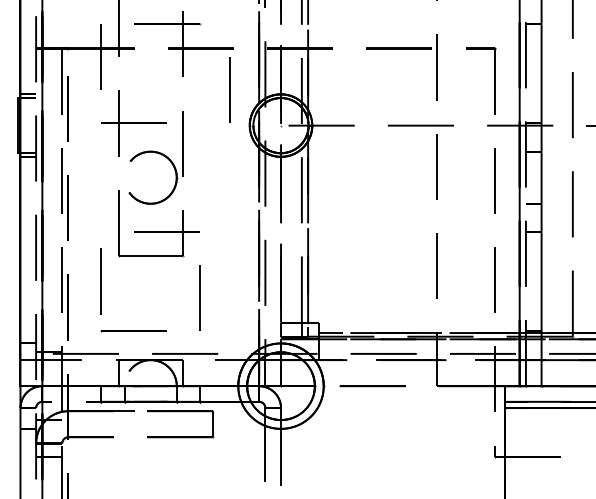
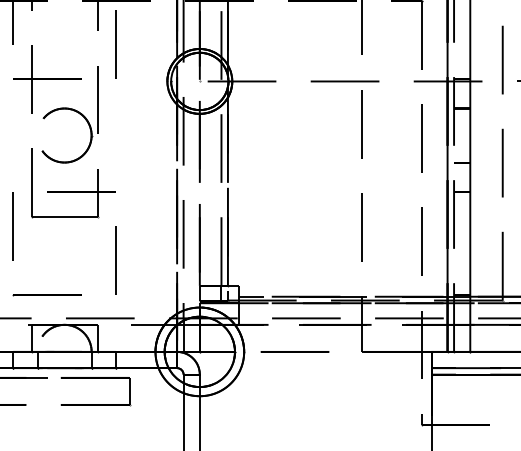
line: (229, 89) -> (115, 43), moved
line: (100, 281) -> (12, 226), moved

